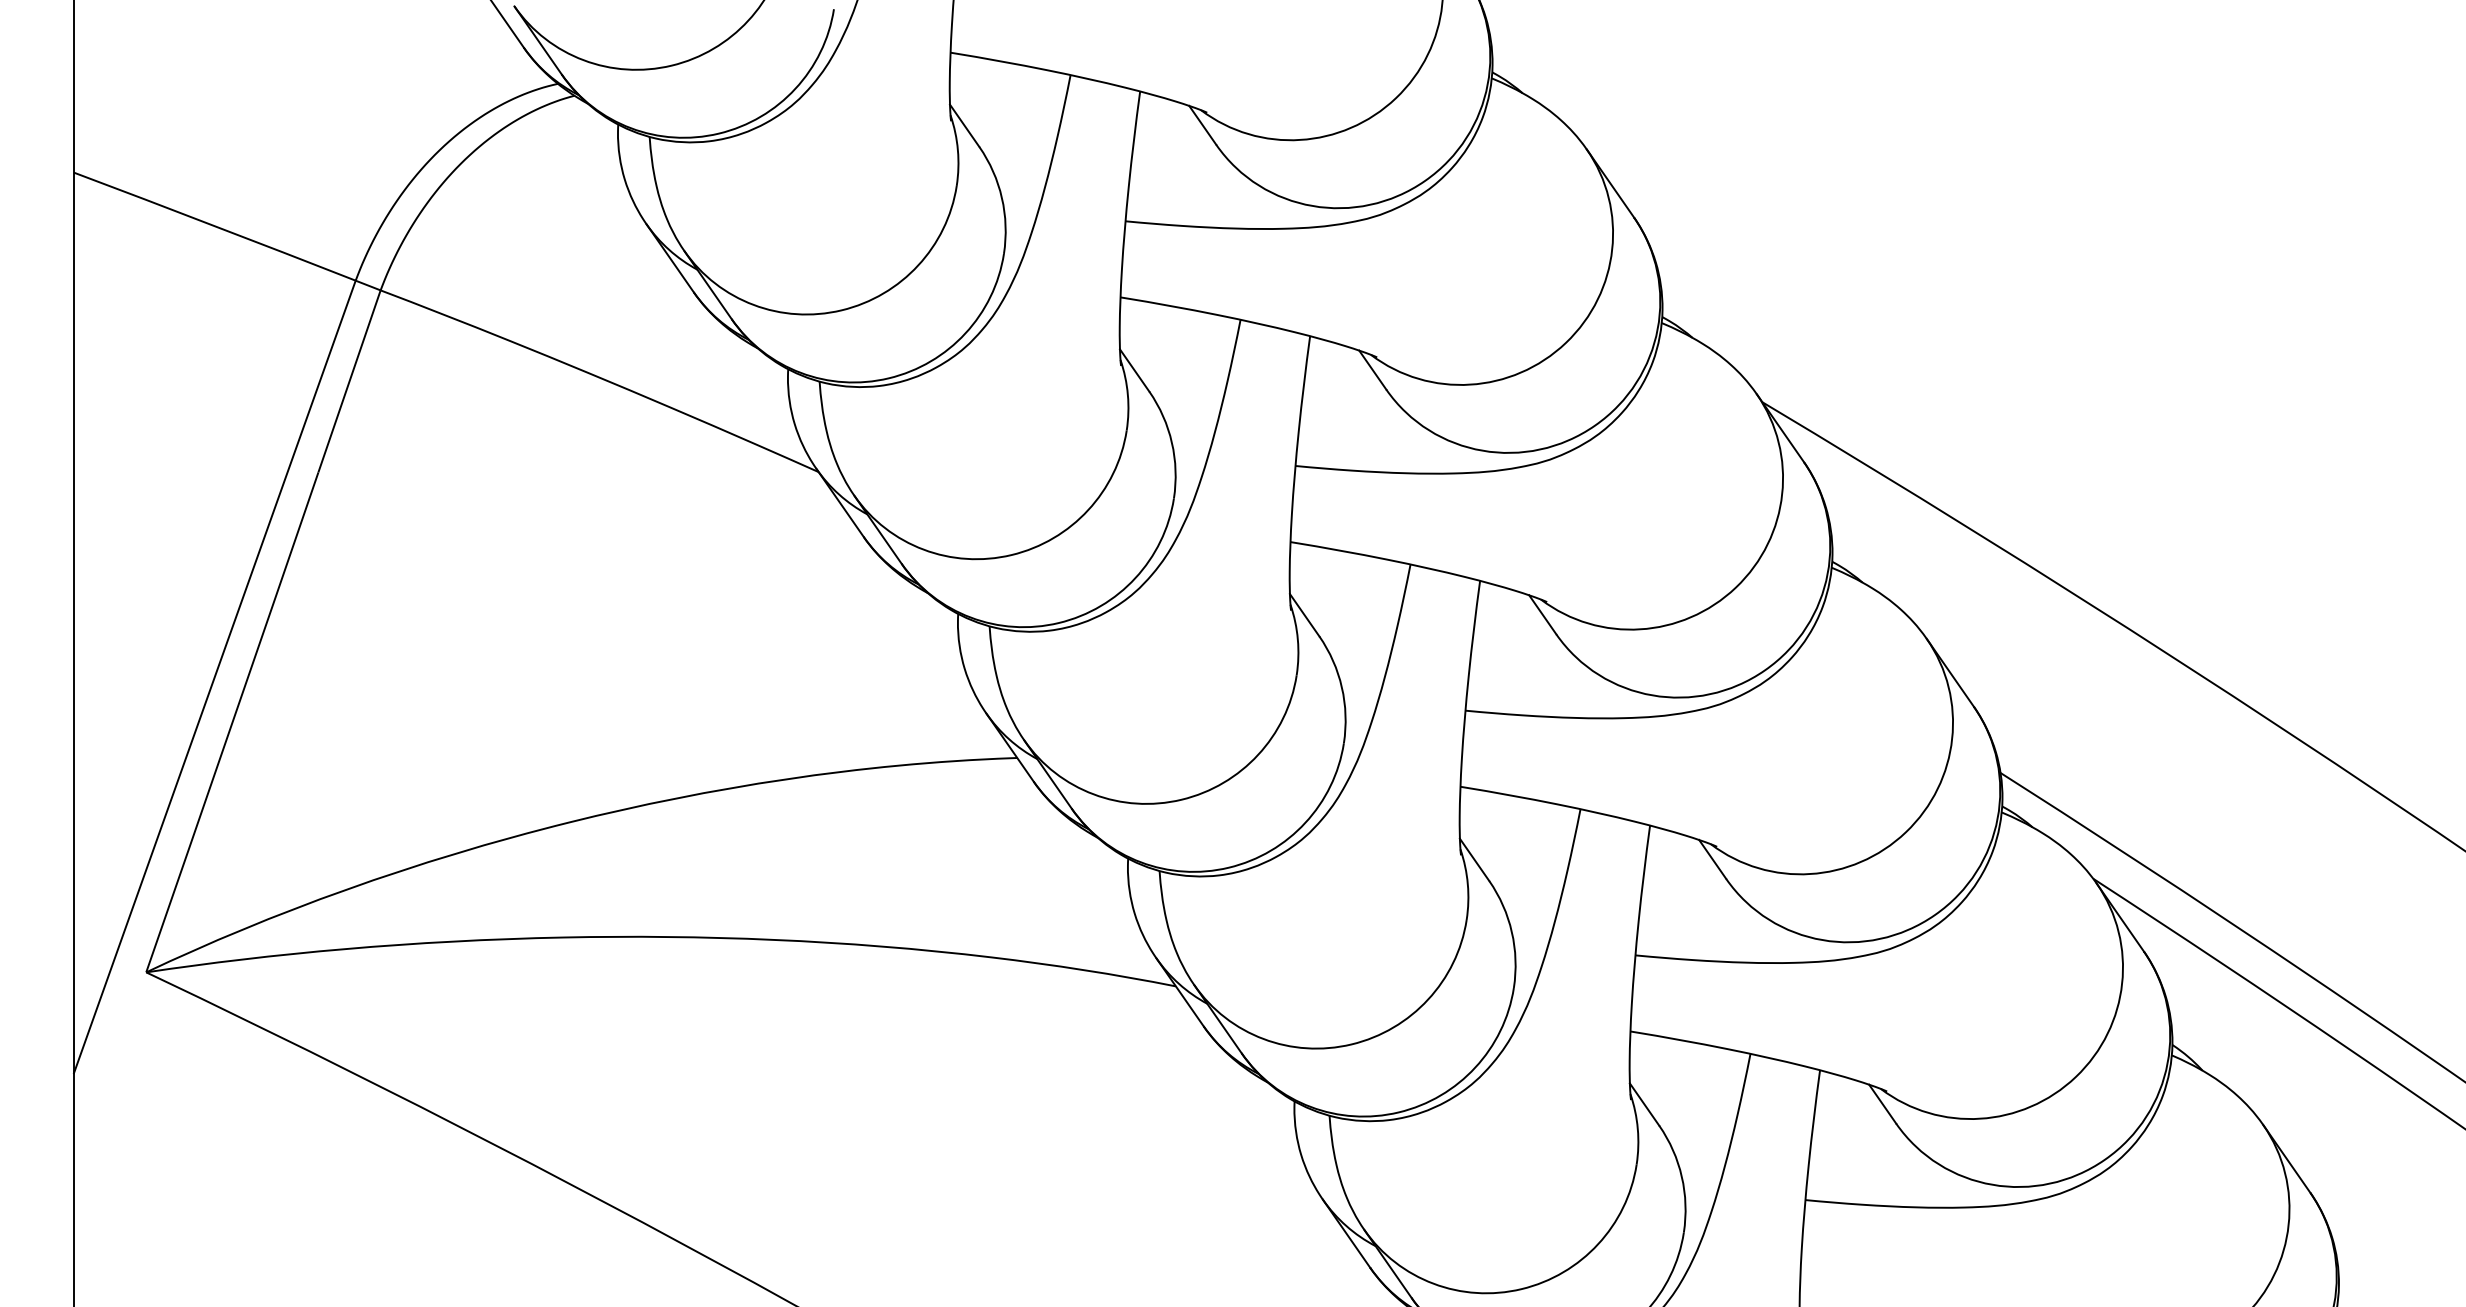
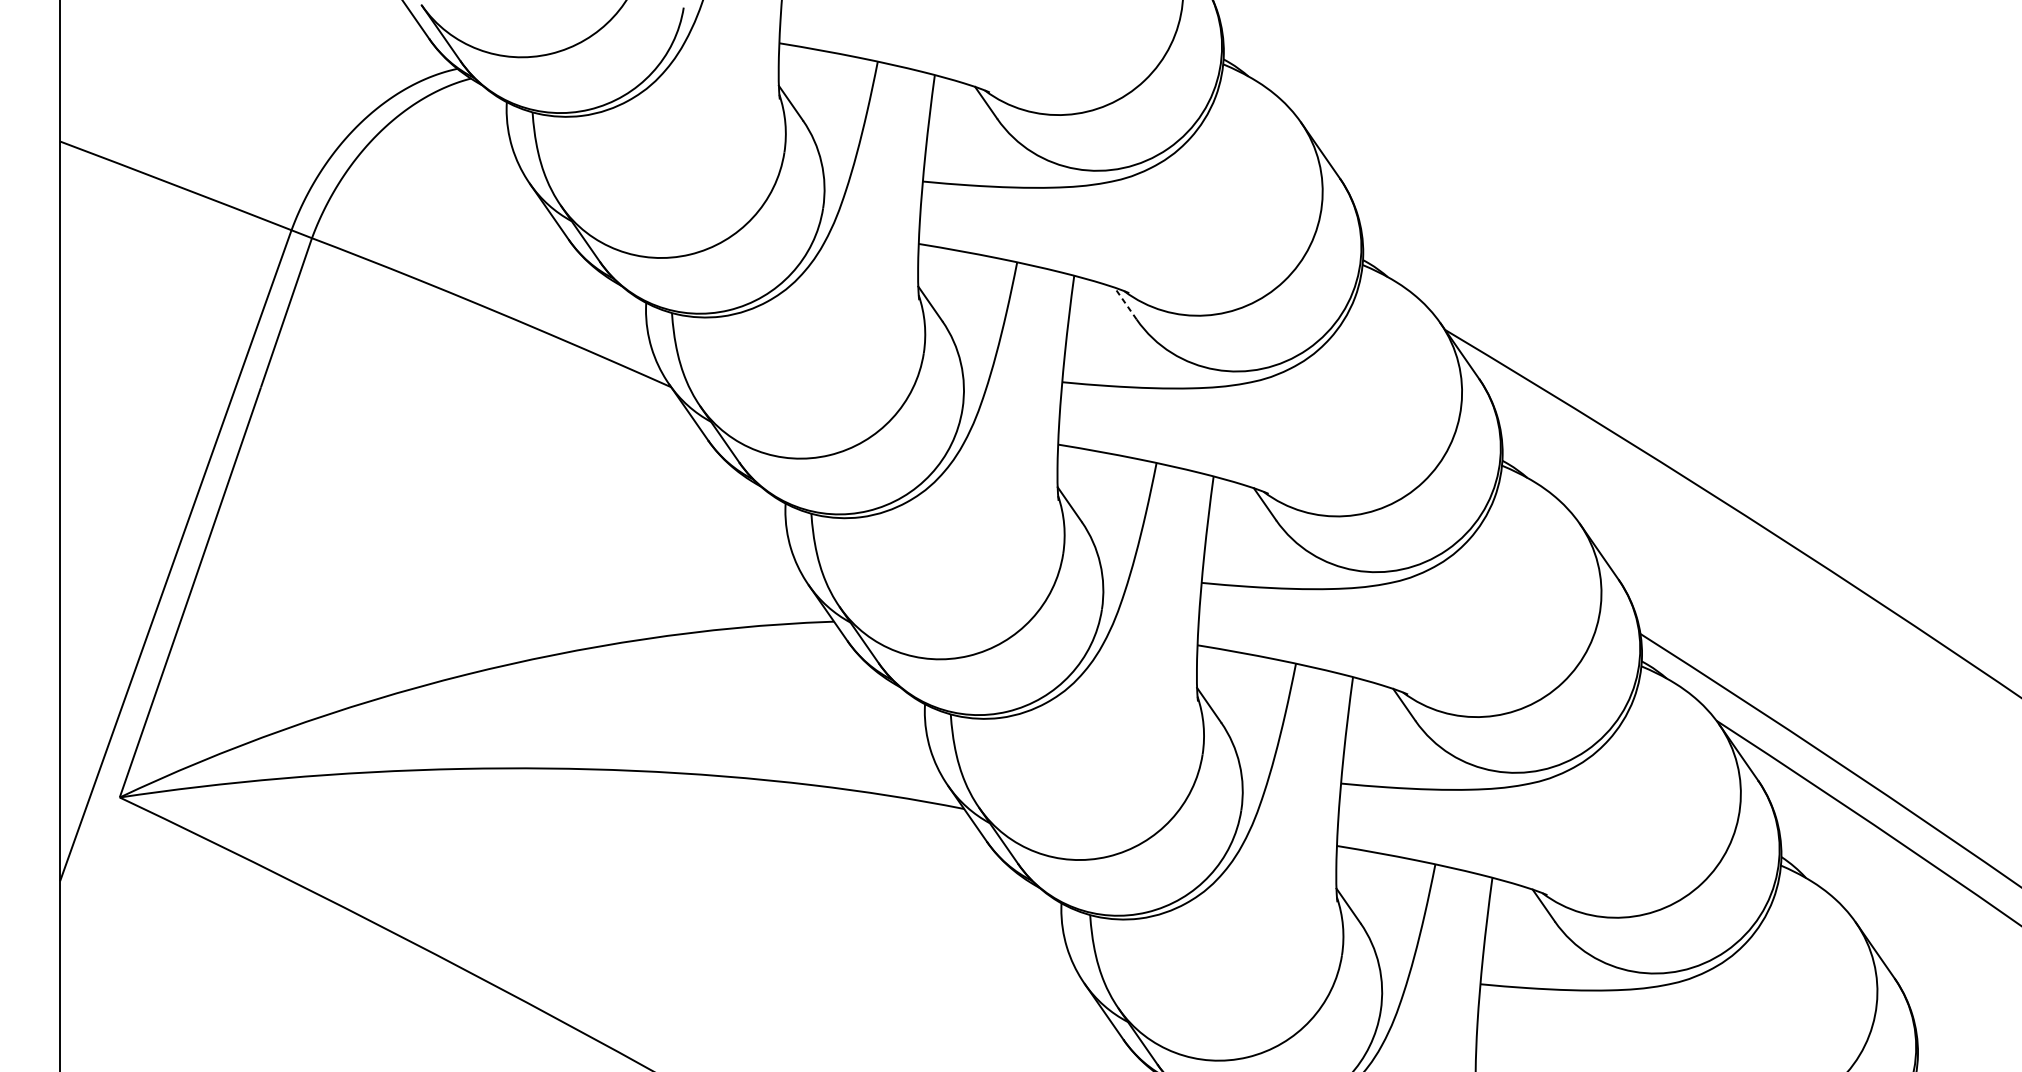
line: (1372, 370) -> (1125, 303), solid -> dashed

